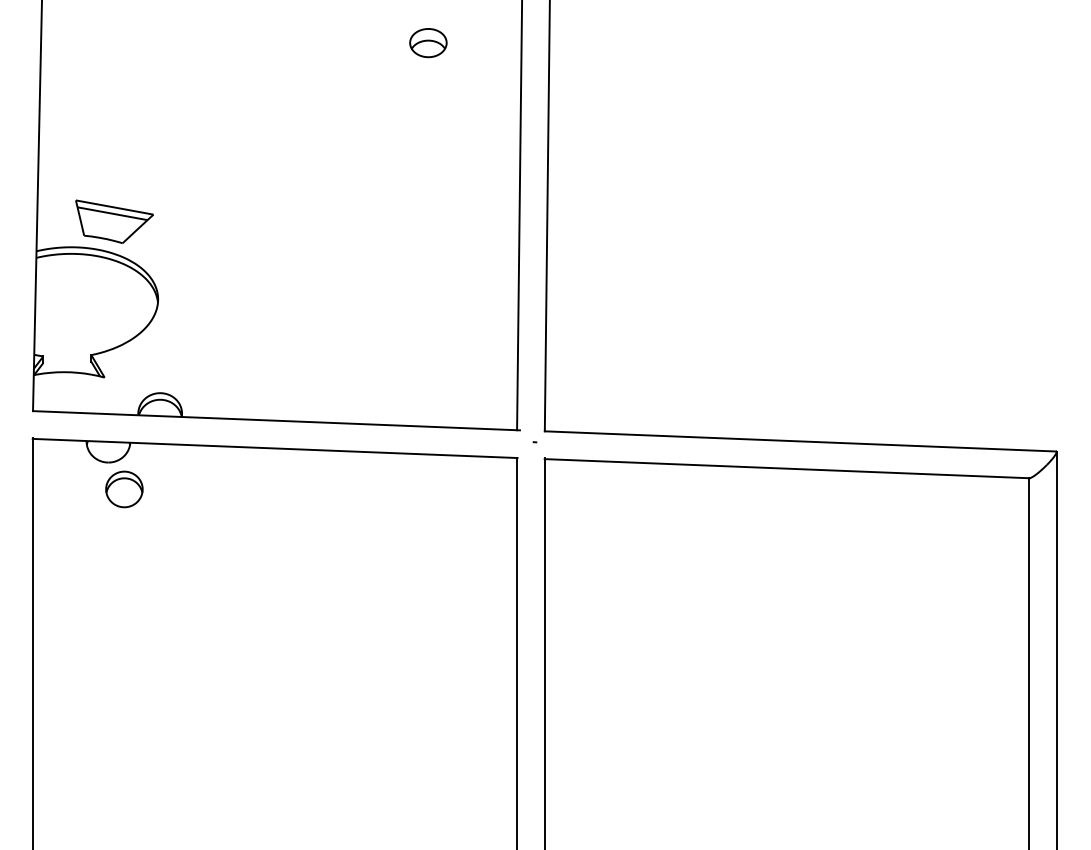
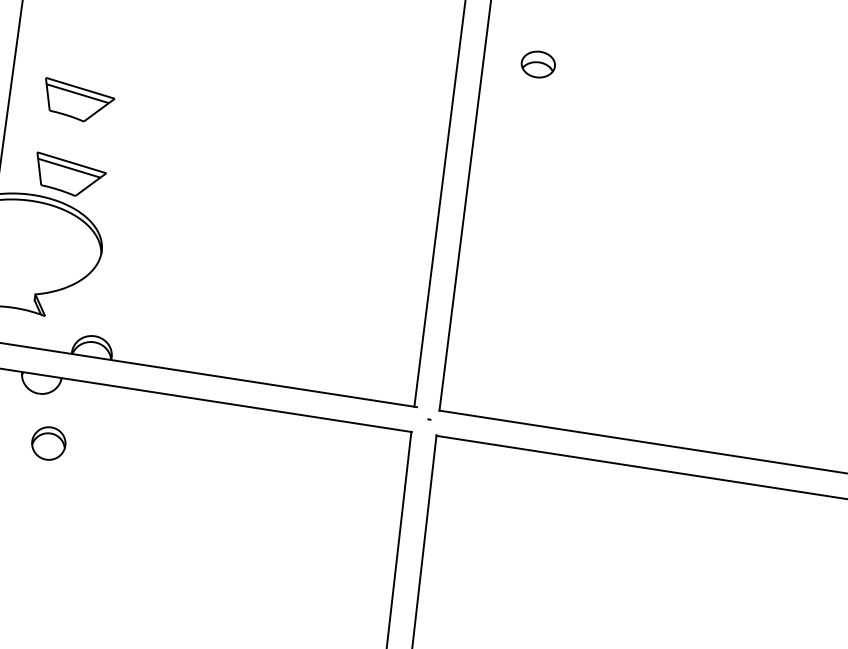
part: (428, 43) -> (538, 64), moved
part: (114, 139) -> (78, 100), added
part: (124, 489) -> (48, 443), moved

